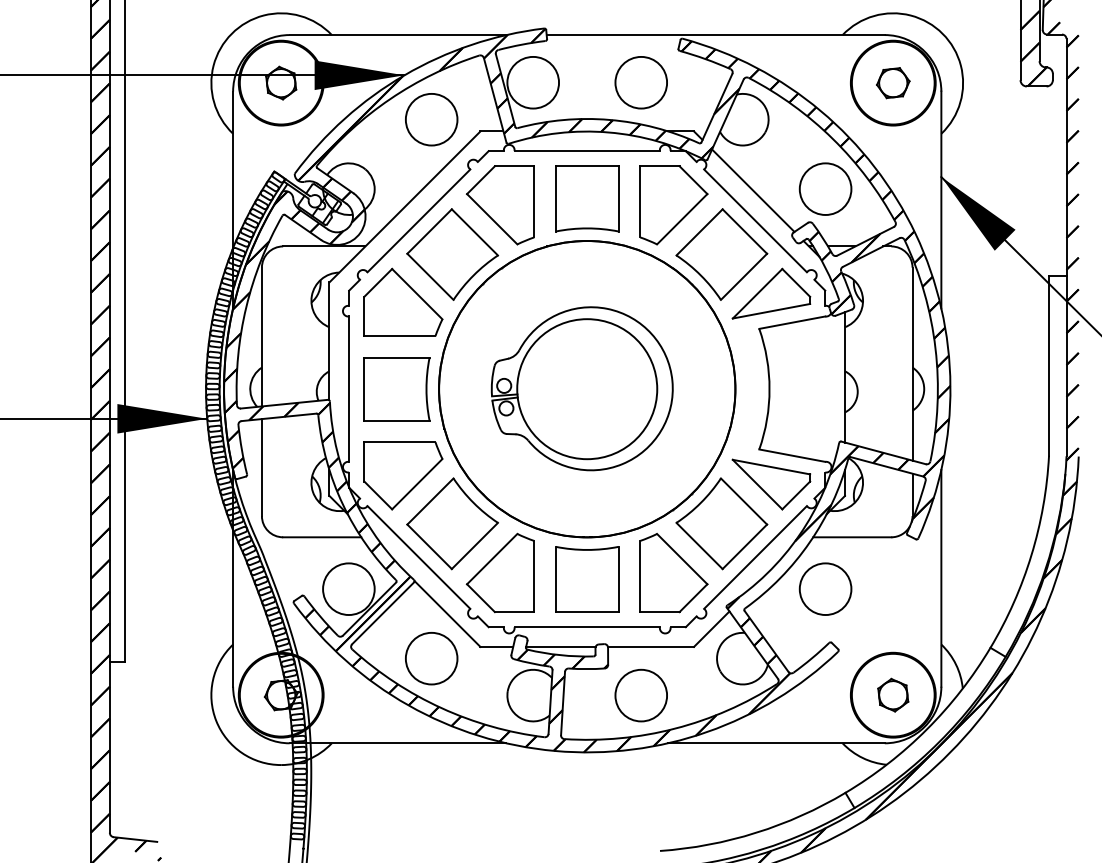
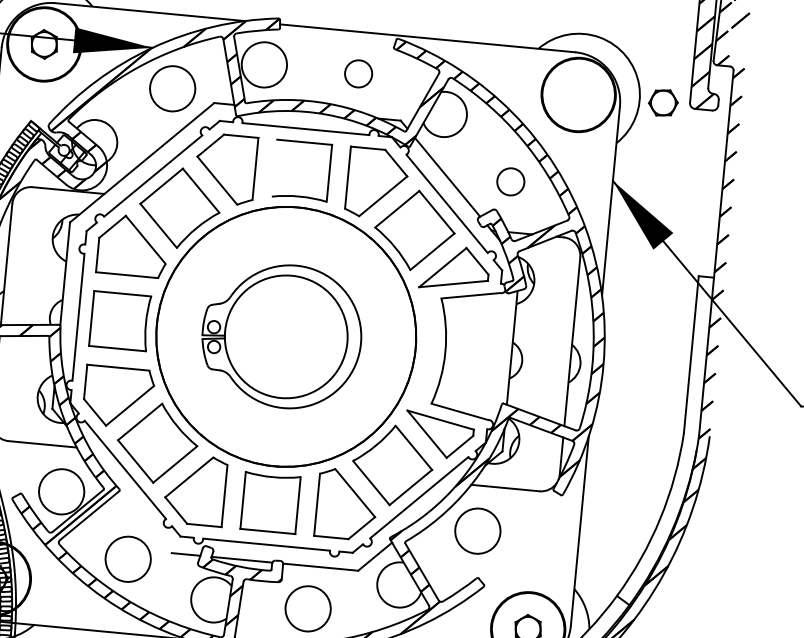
circle: (640, 82) -> (358, 73), size x0.6
part: (893, 83) -> (663, 103), moved
circle: (825, 188) -> (510, 181), size x0.6
line: (555, 198) -> (274, 167), removed
line: (447, 613) -> (145, 521), removed

